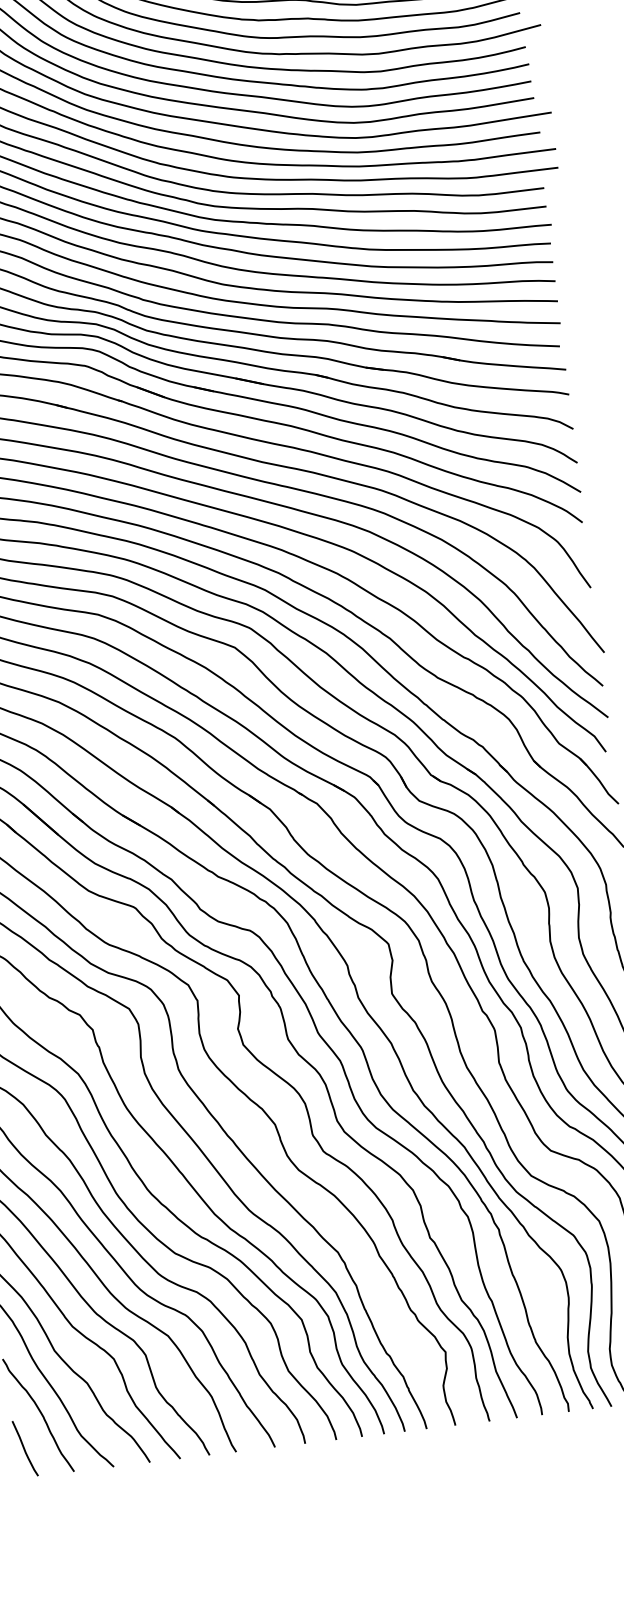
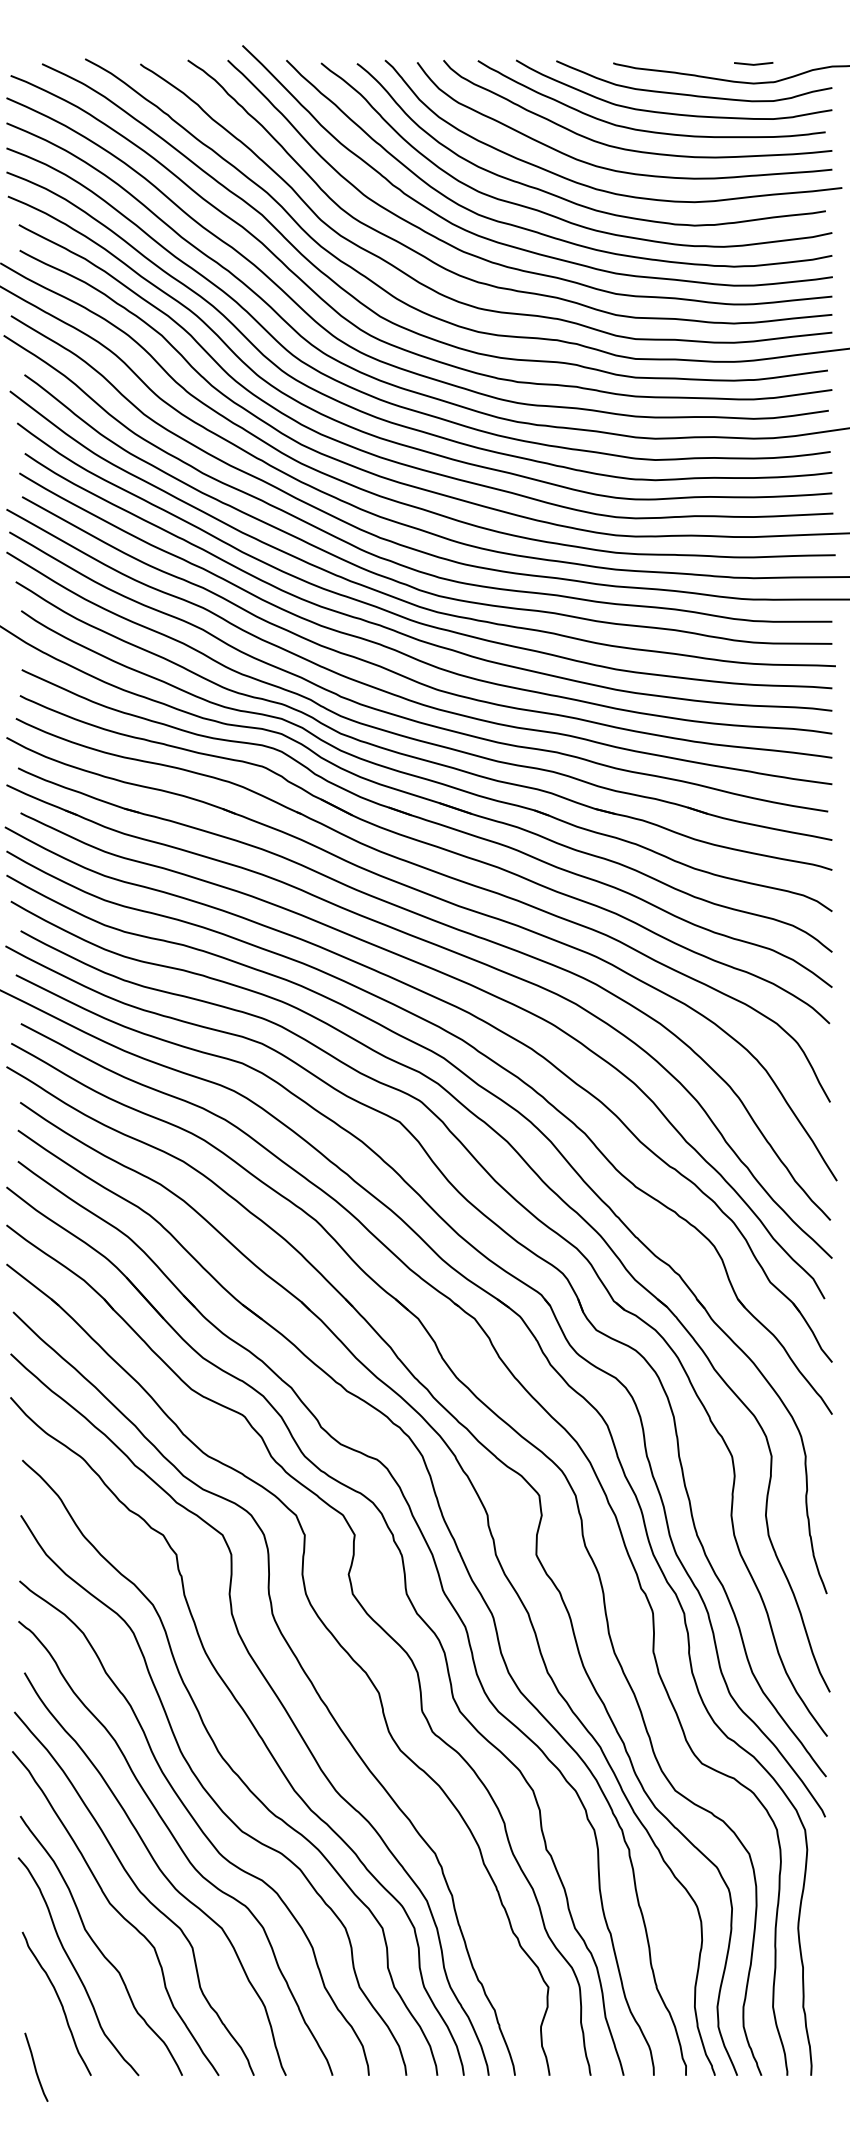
curve: (24, 1448) -> (35, 2066), moved

